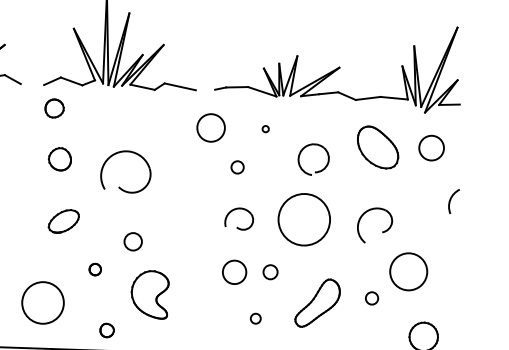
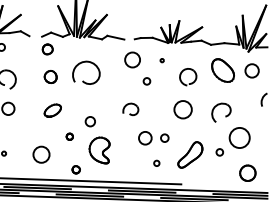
part: (120, 186) -> (83, 80), moved
part: (238, 217) -> (130, 108), moved
circle: (303, 219) -> (182, 109), size x0.62
circle: (43, 302) -> (41, 154), size x0.71

